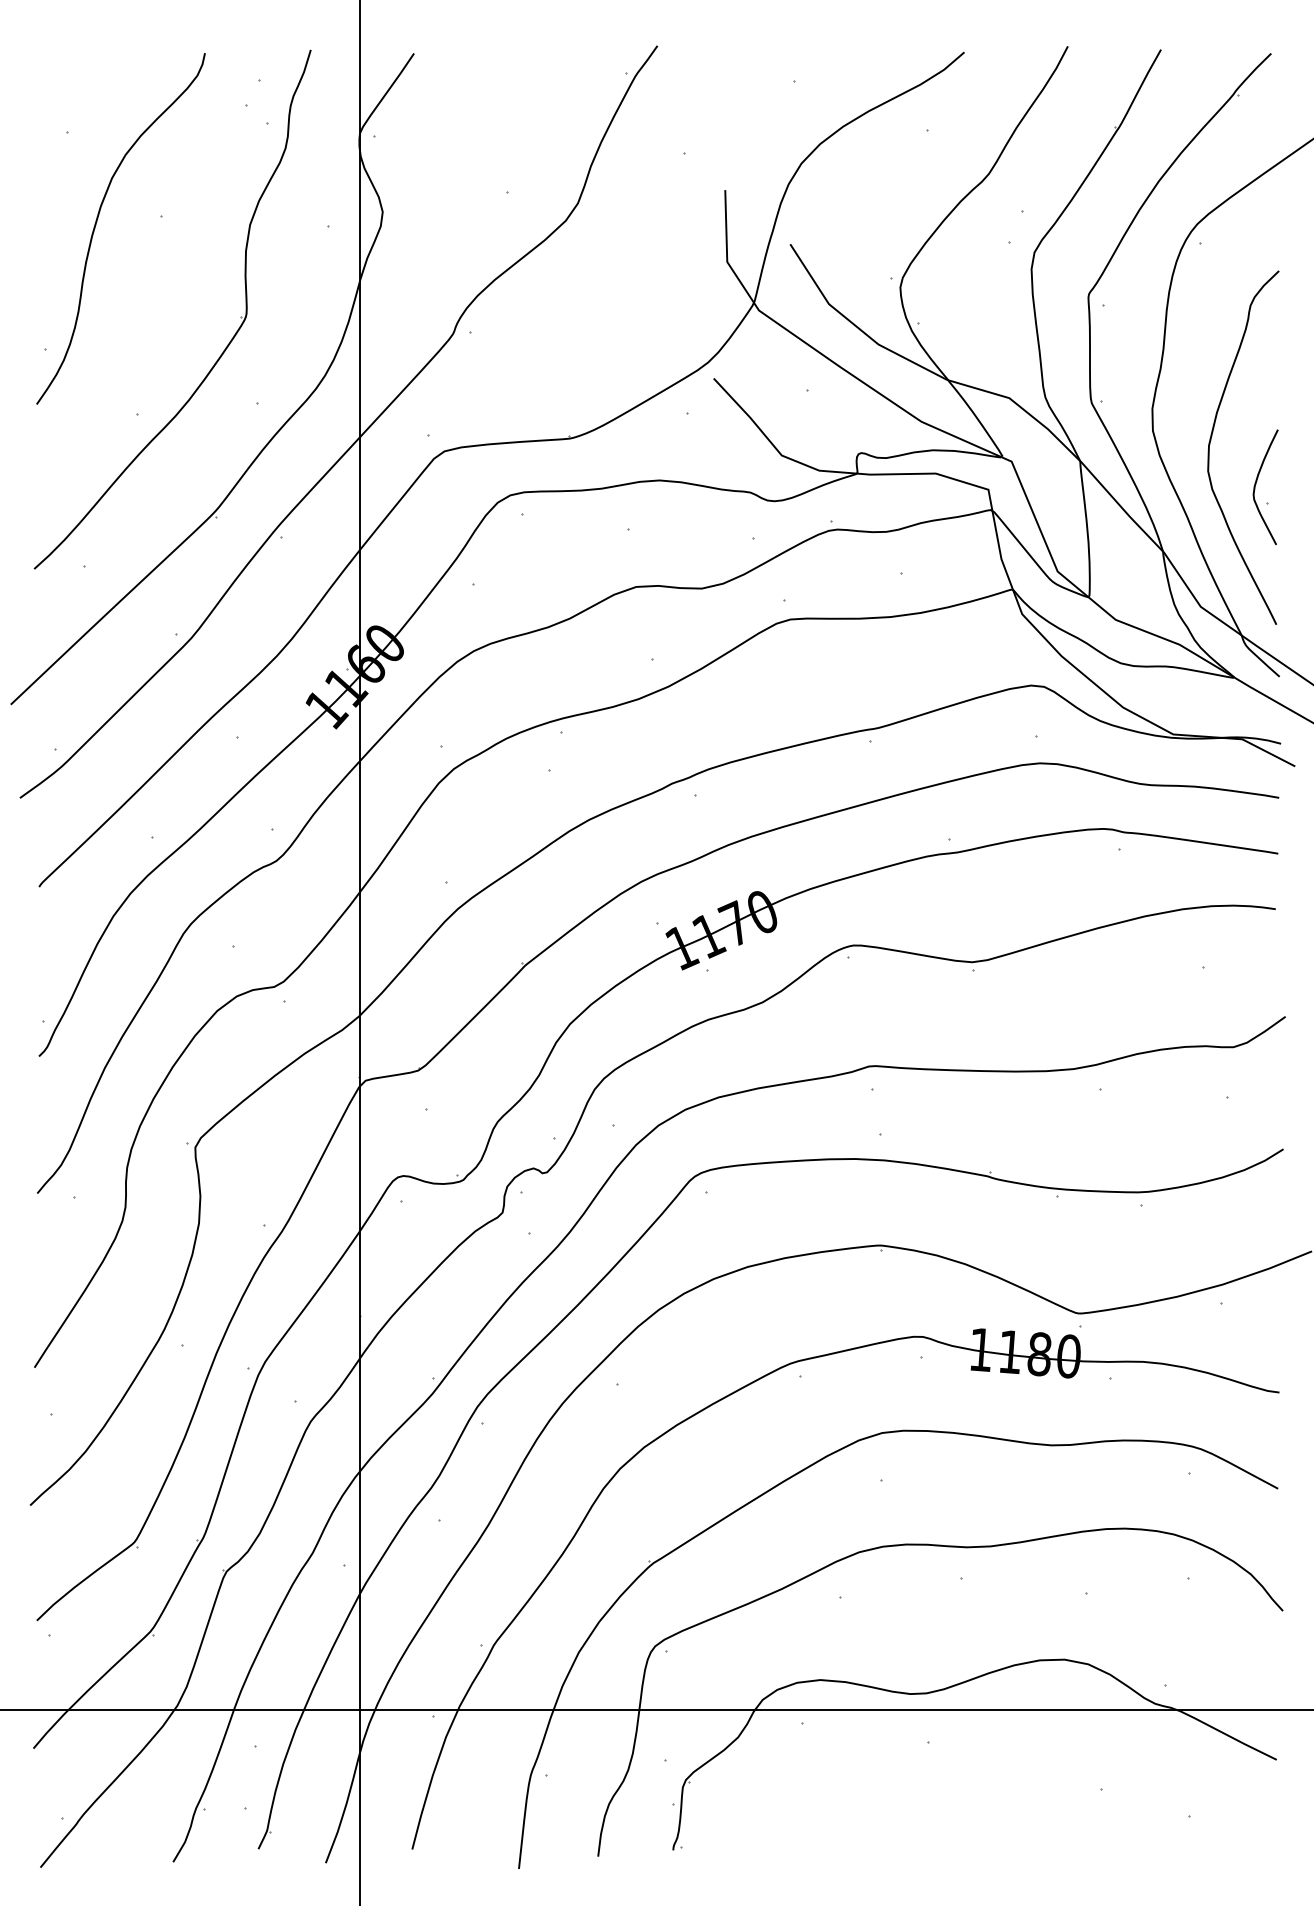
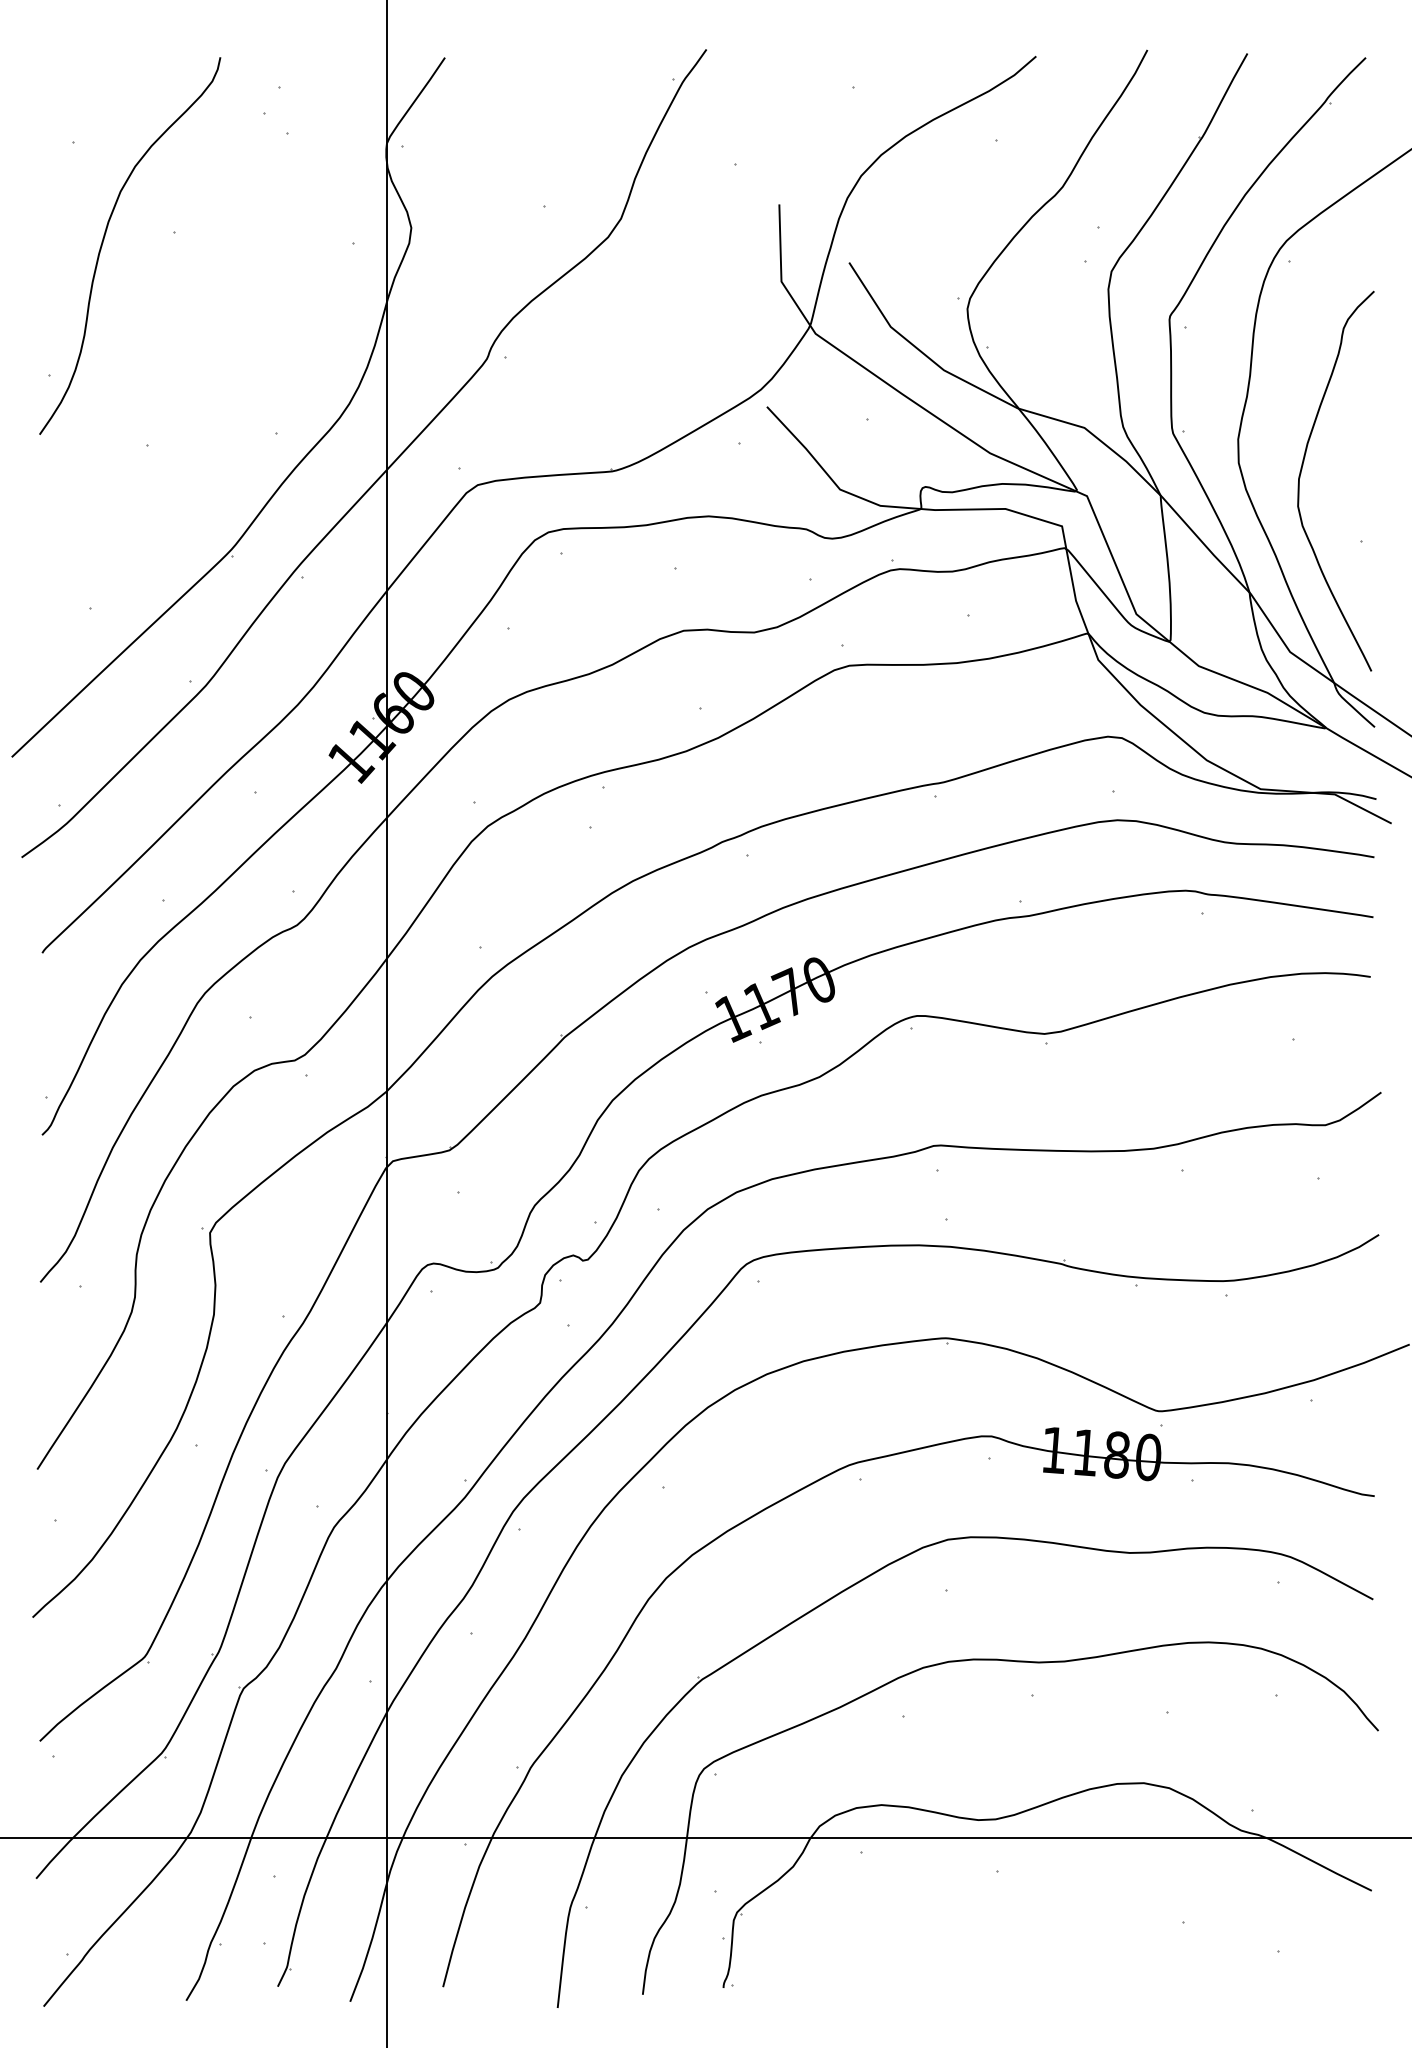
part: (227, 344) -> (244, 370), removed
curve: (1256, 484) -> (1350, 520), removed

